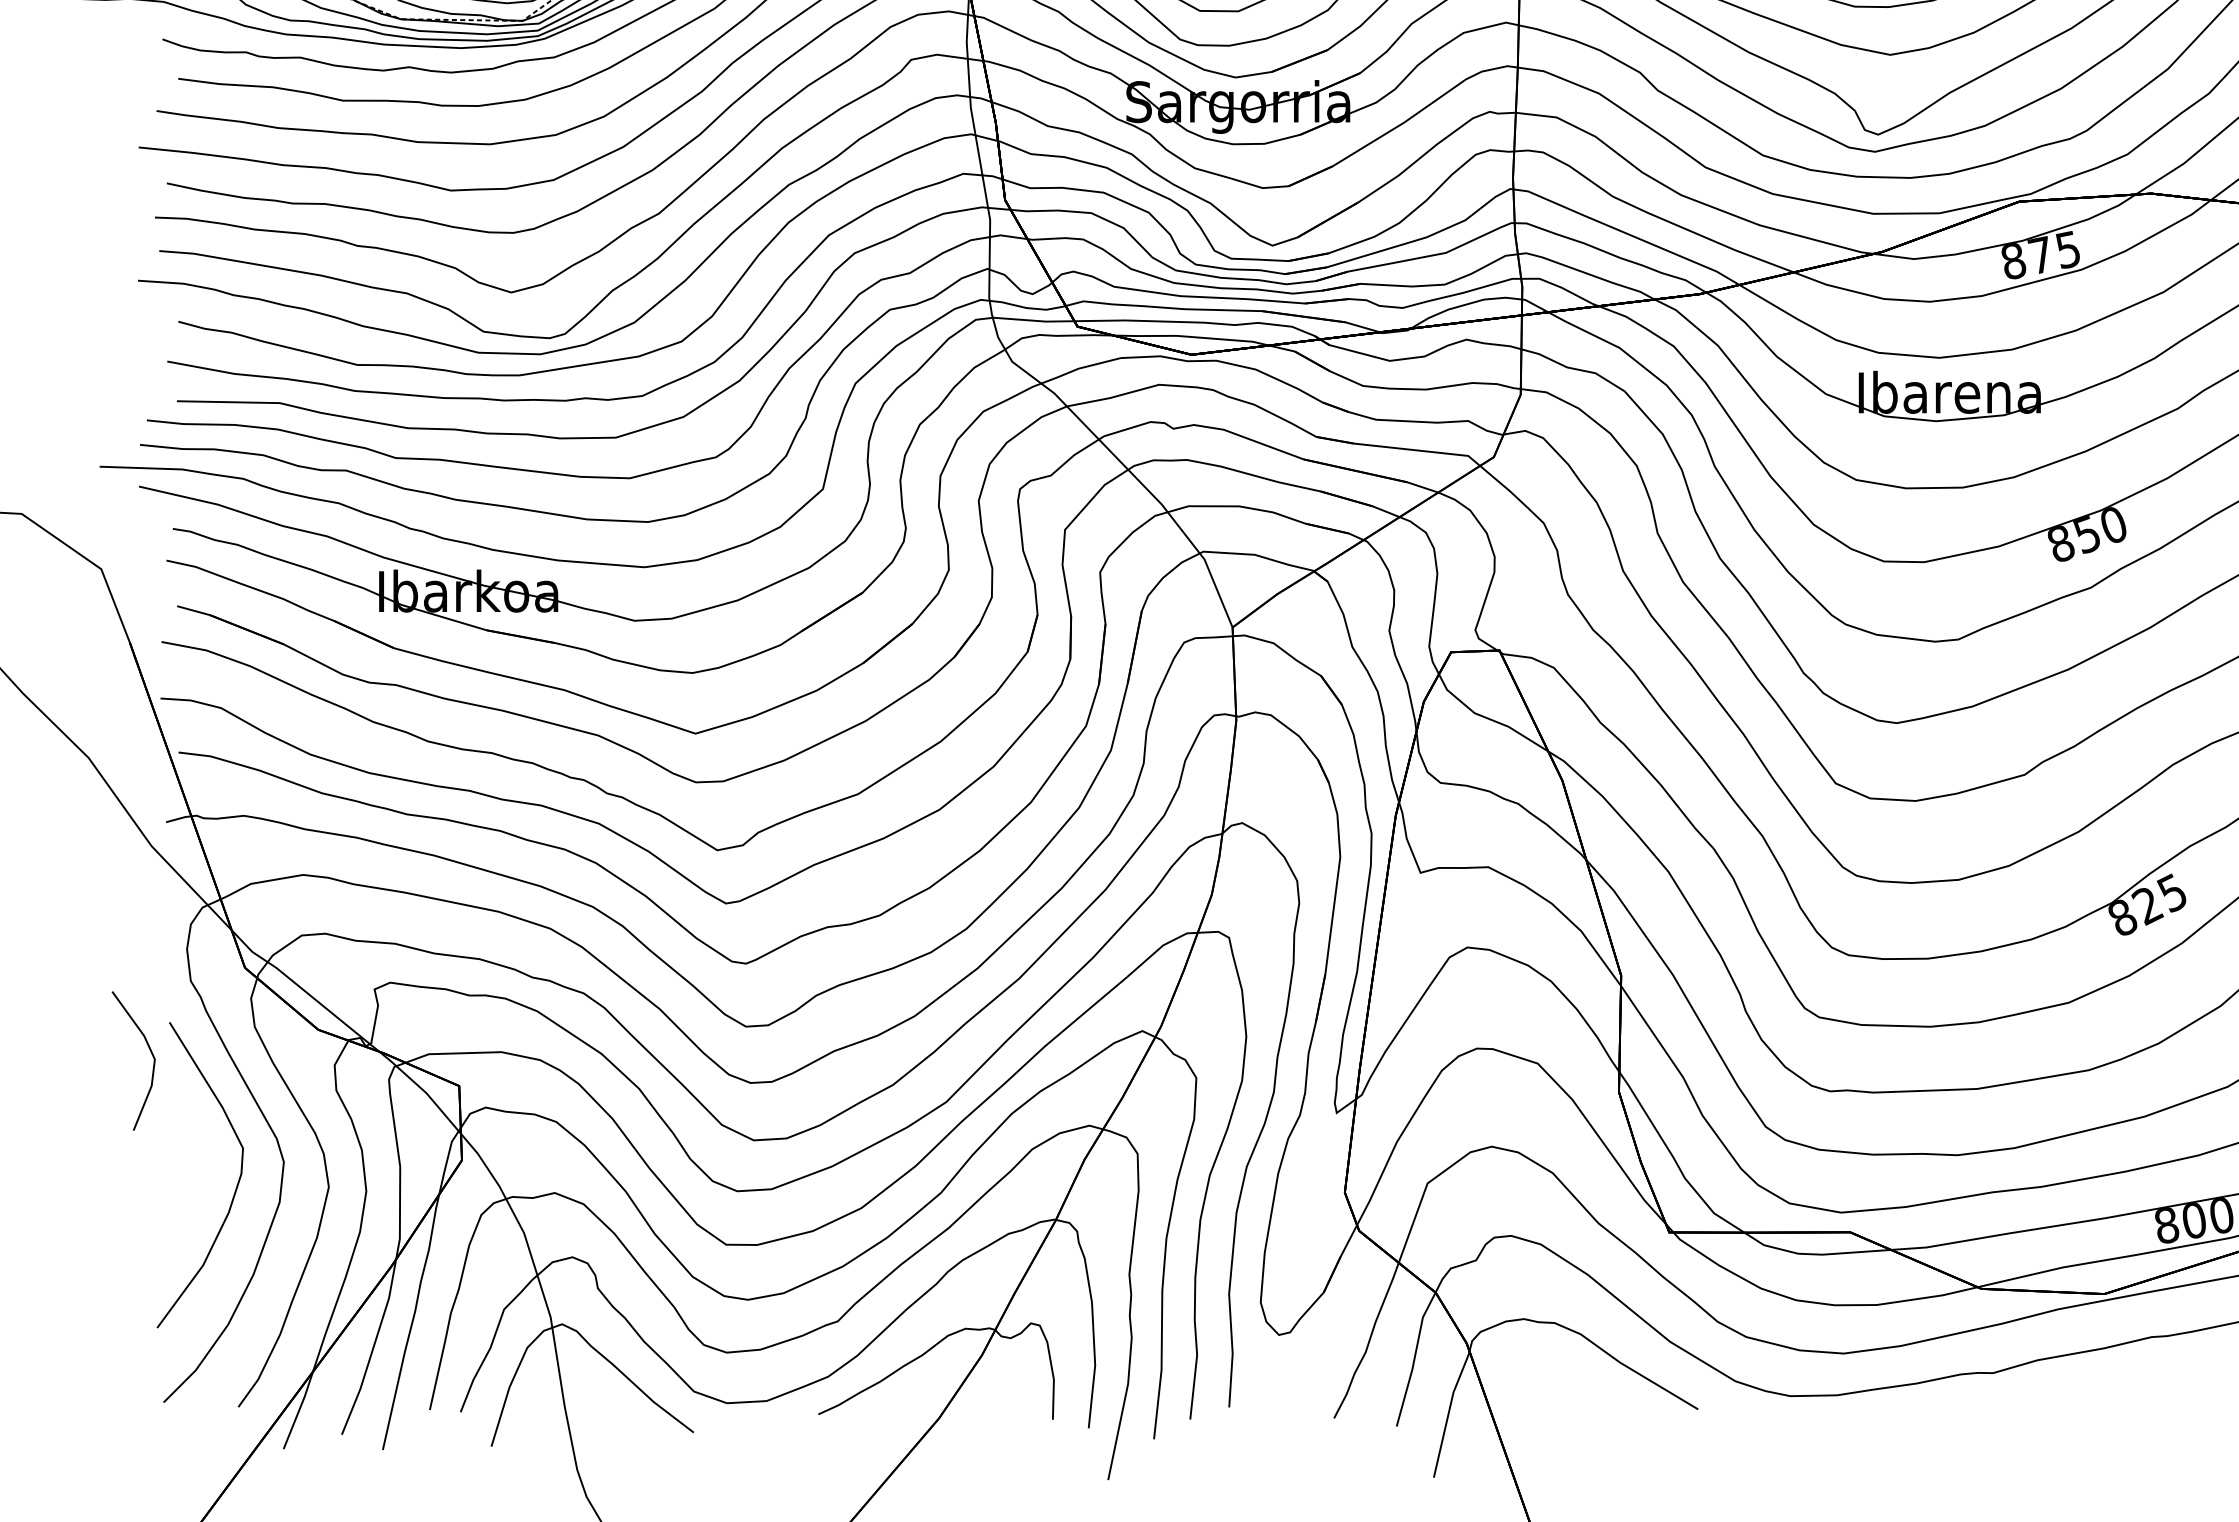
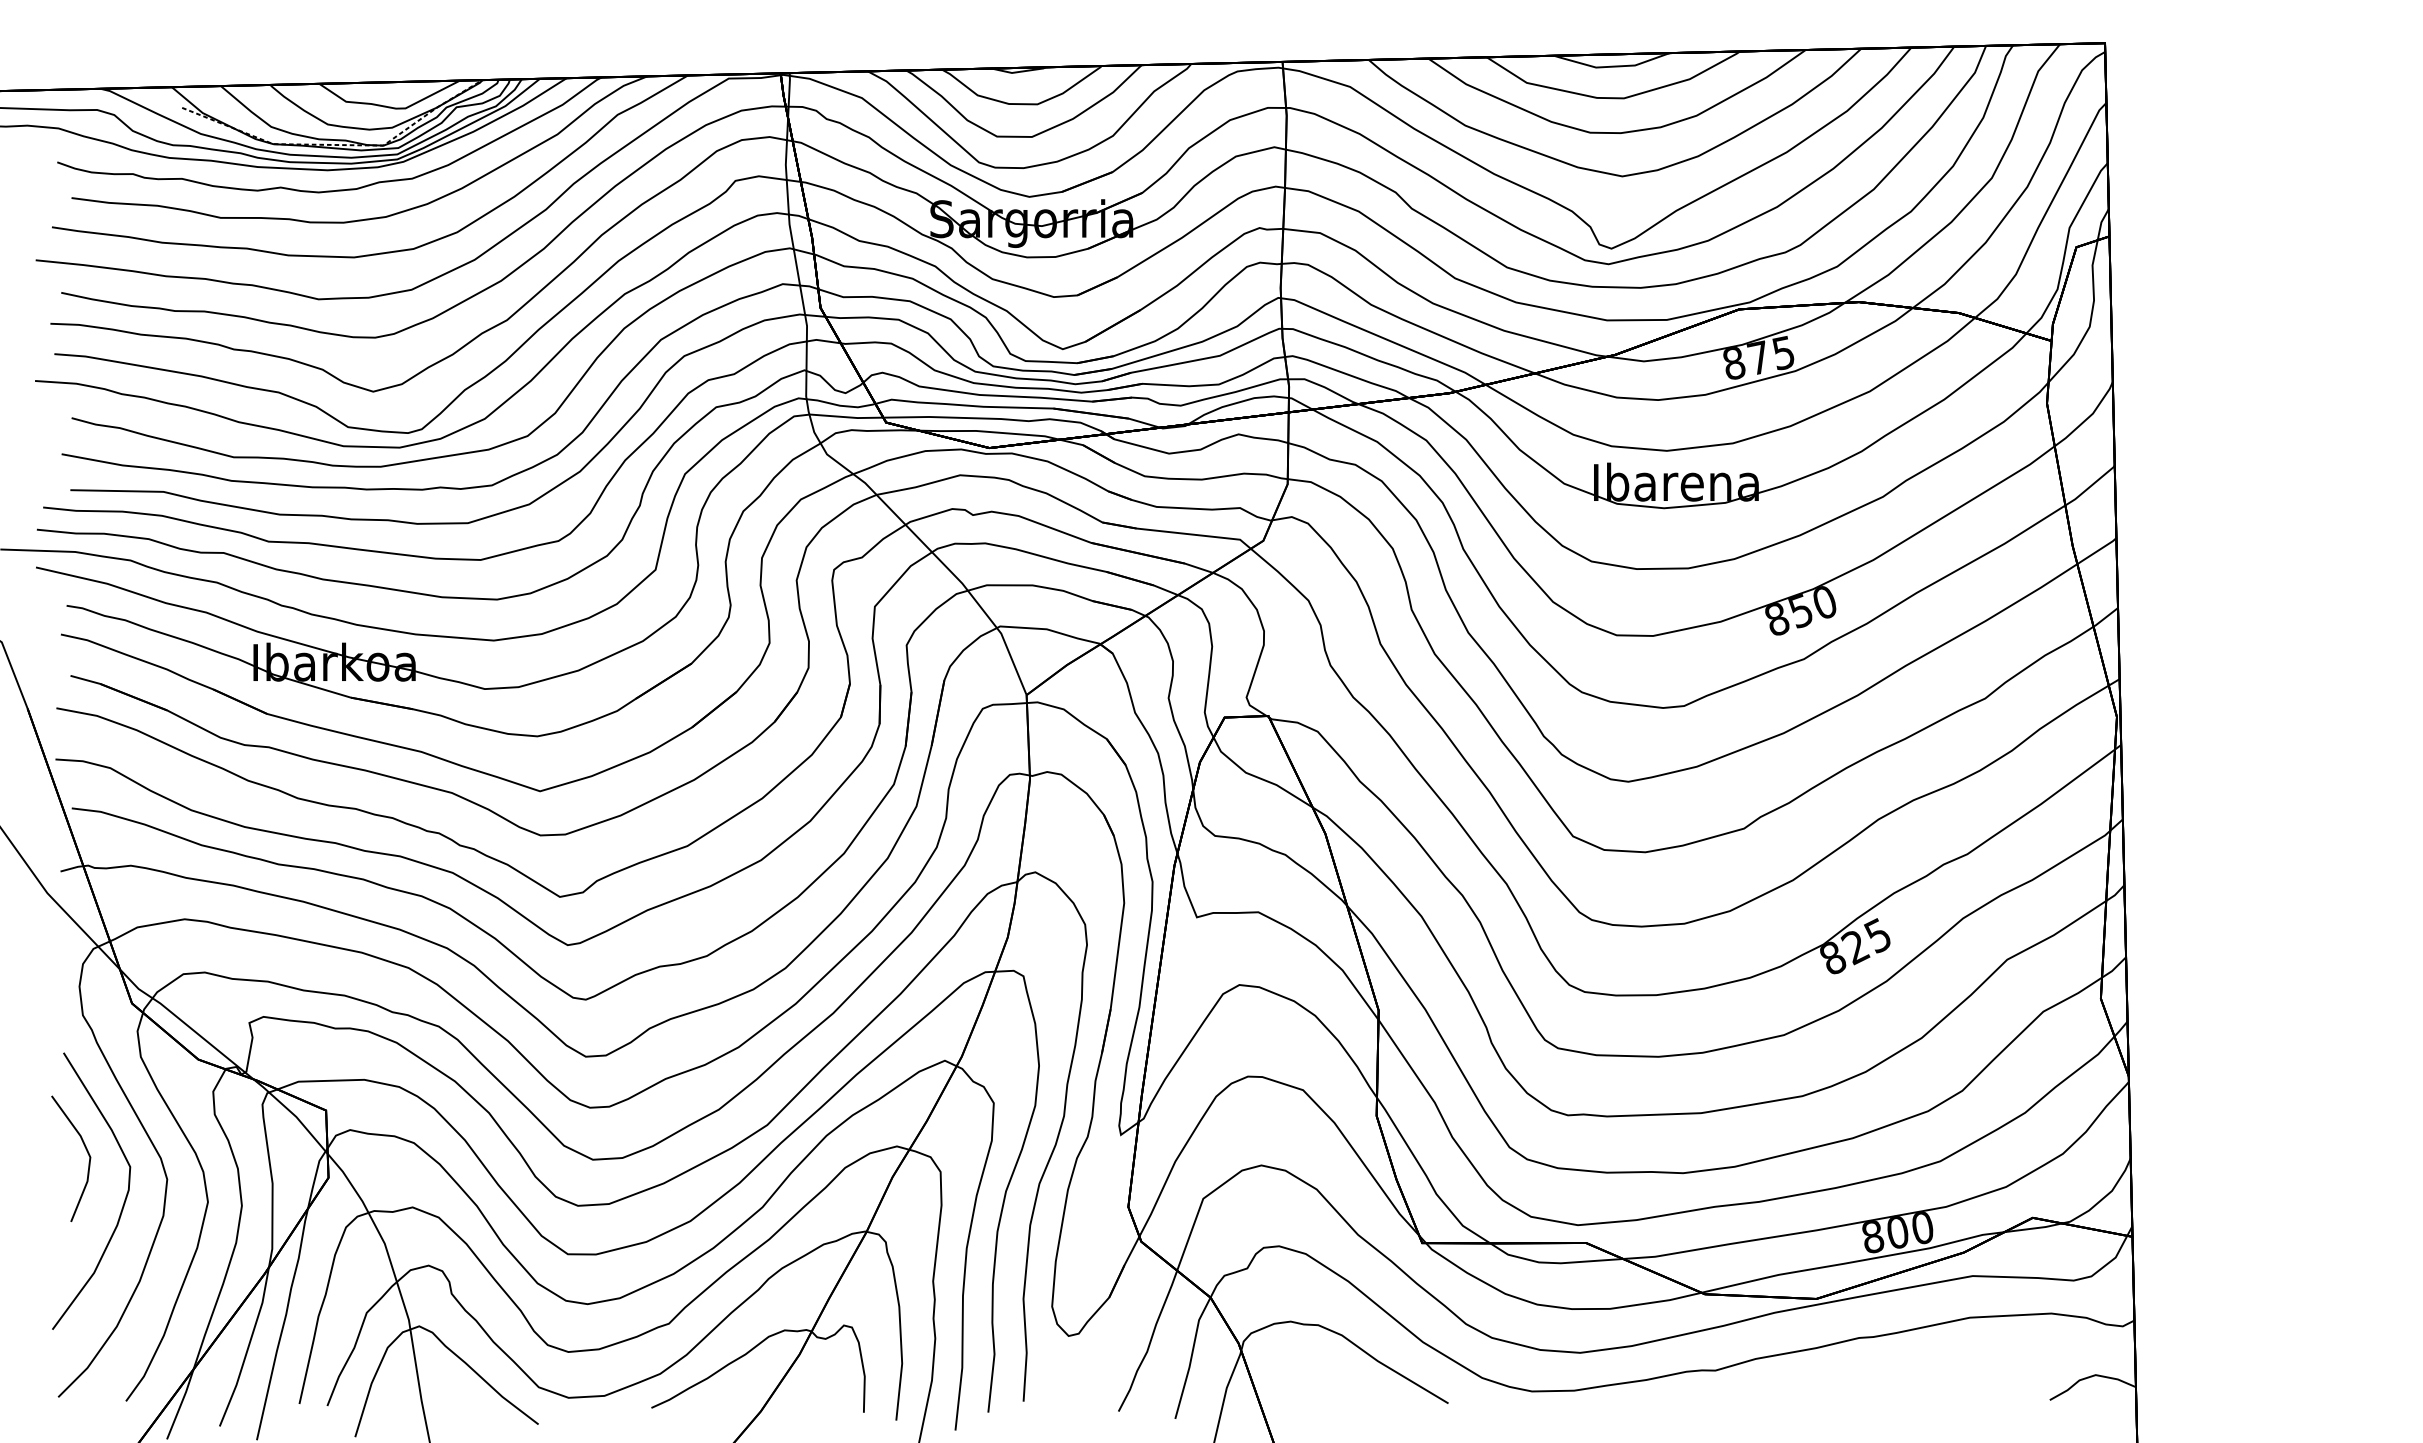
line: (150, 1052) -> (86, 1151), moved

